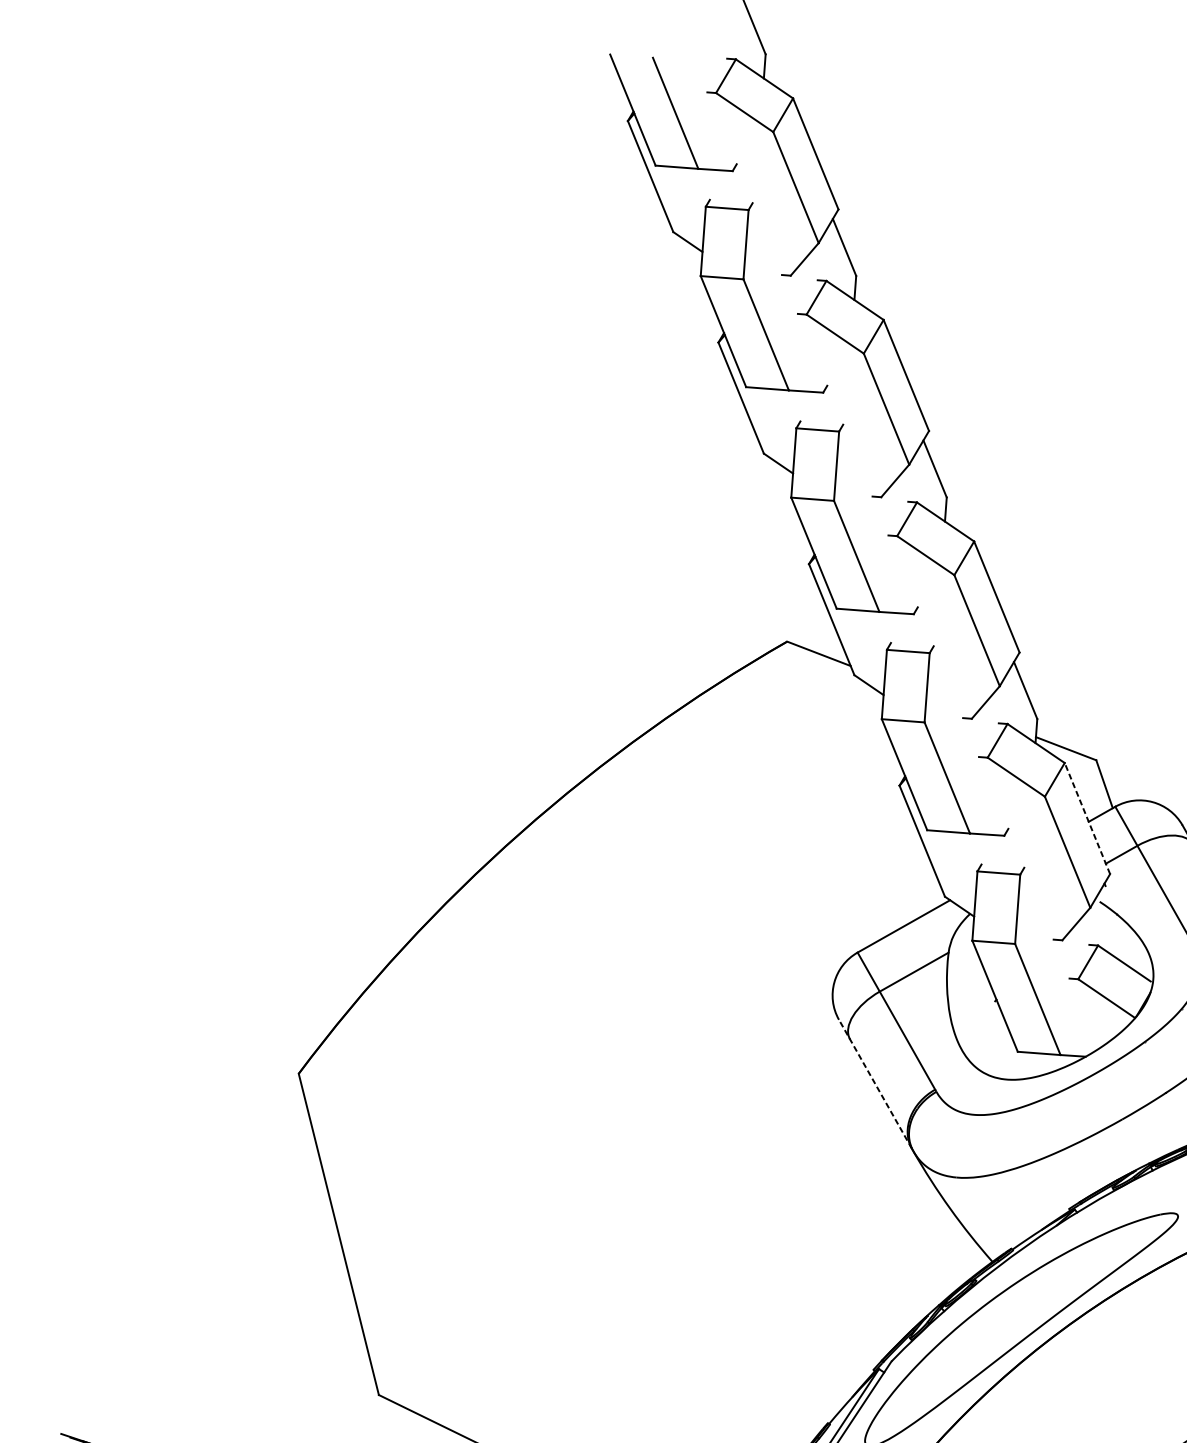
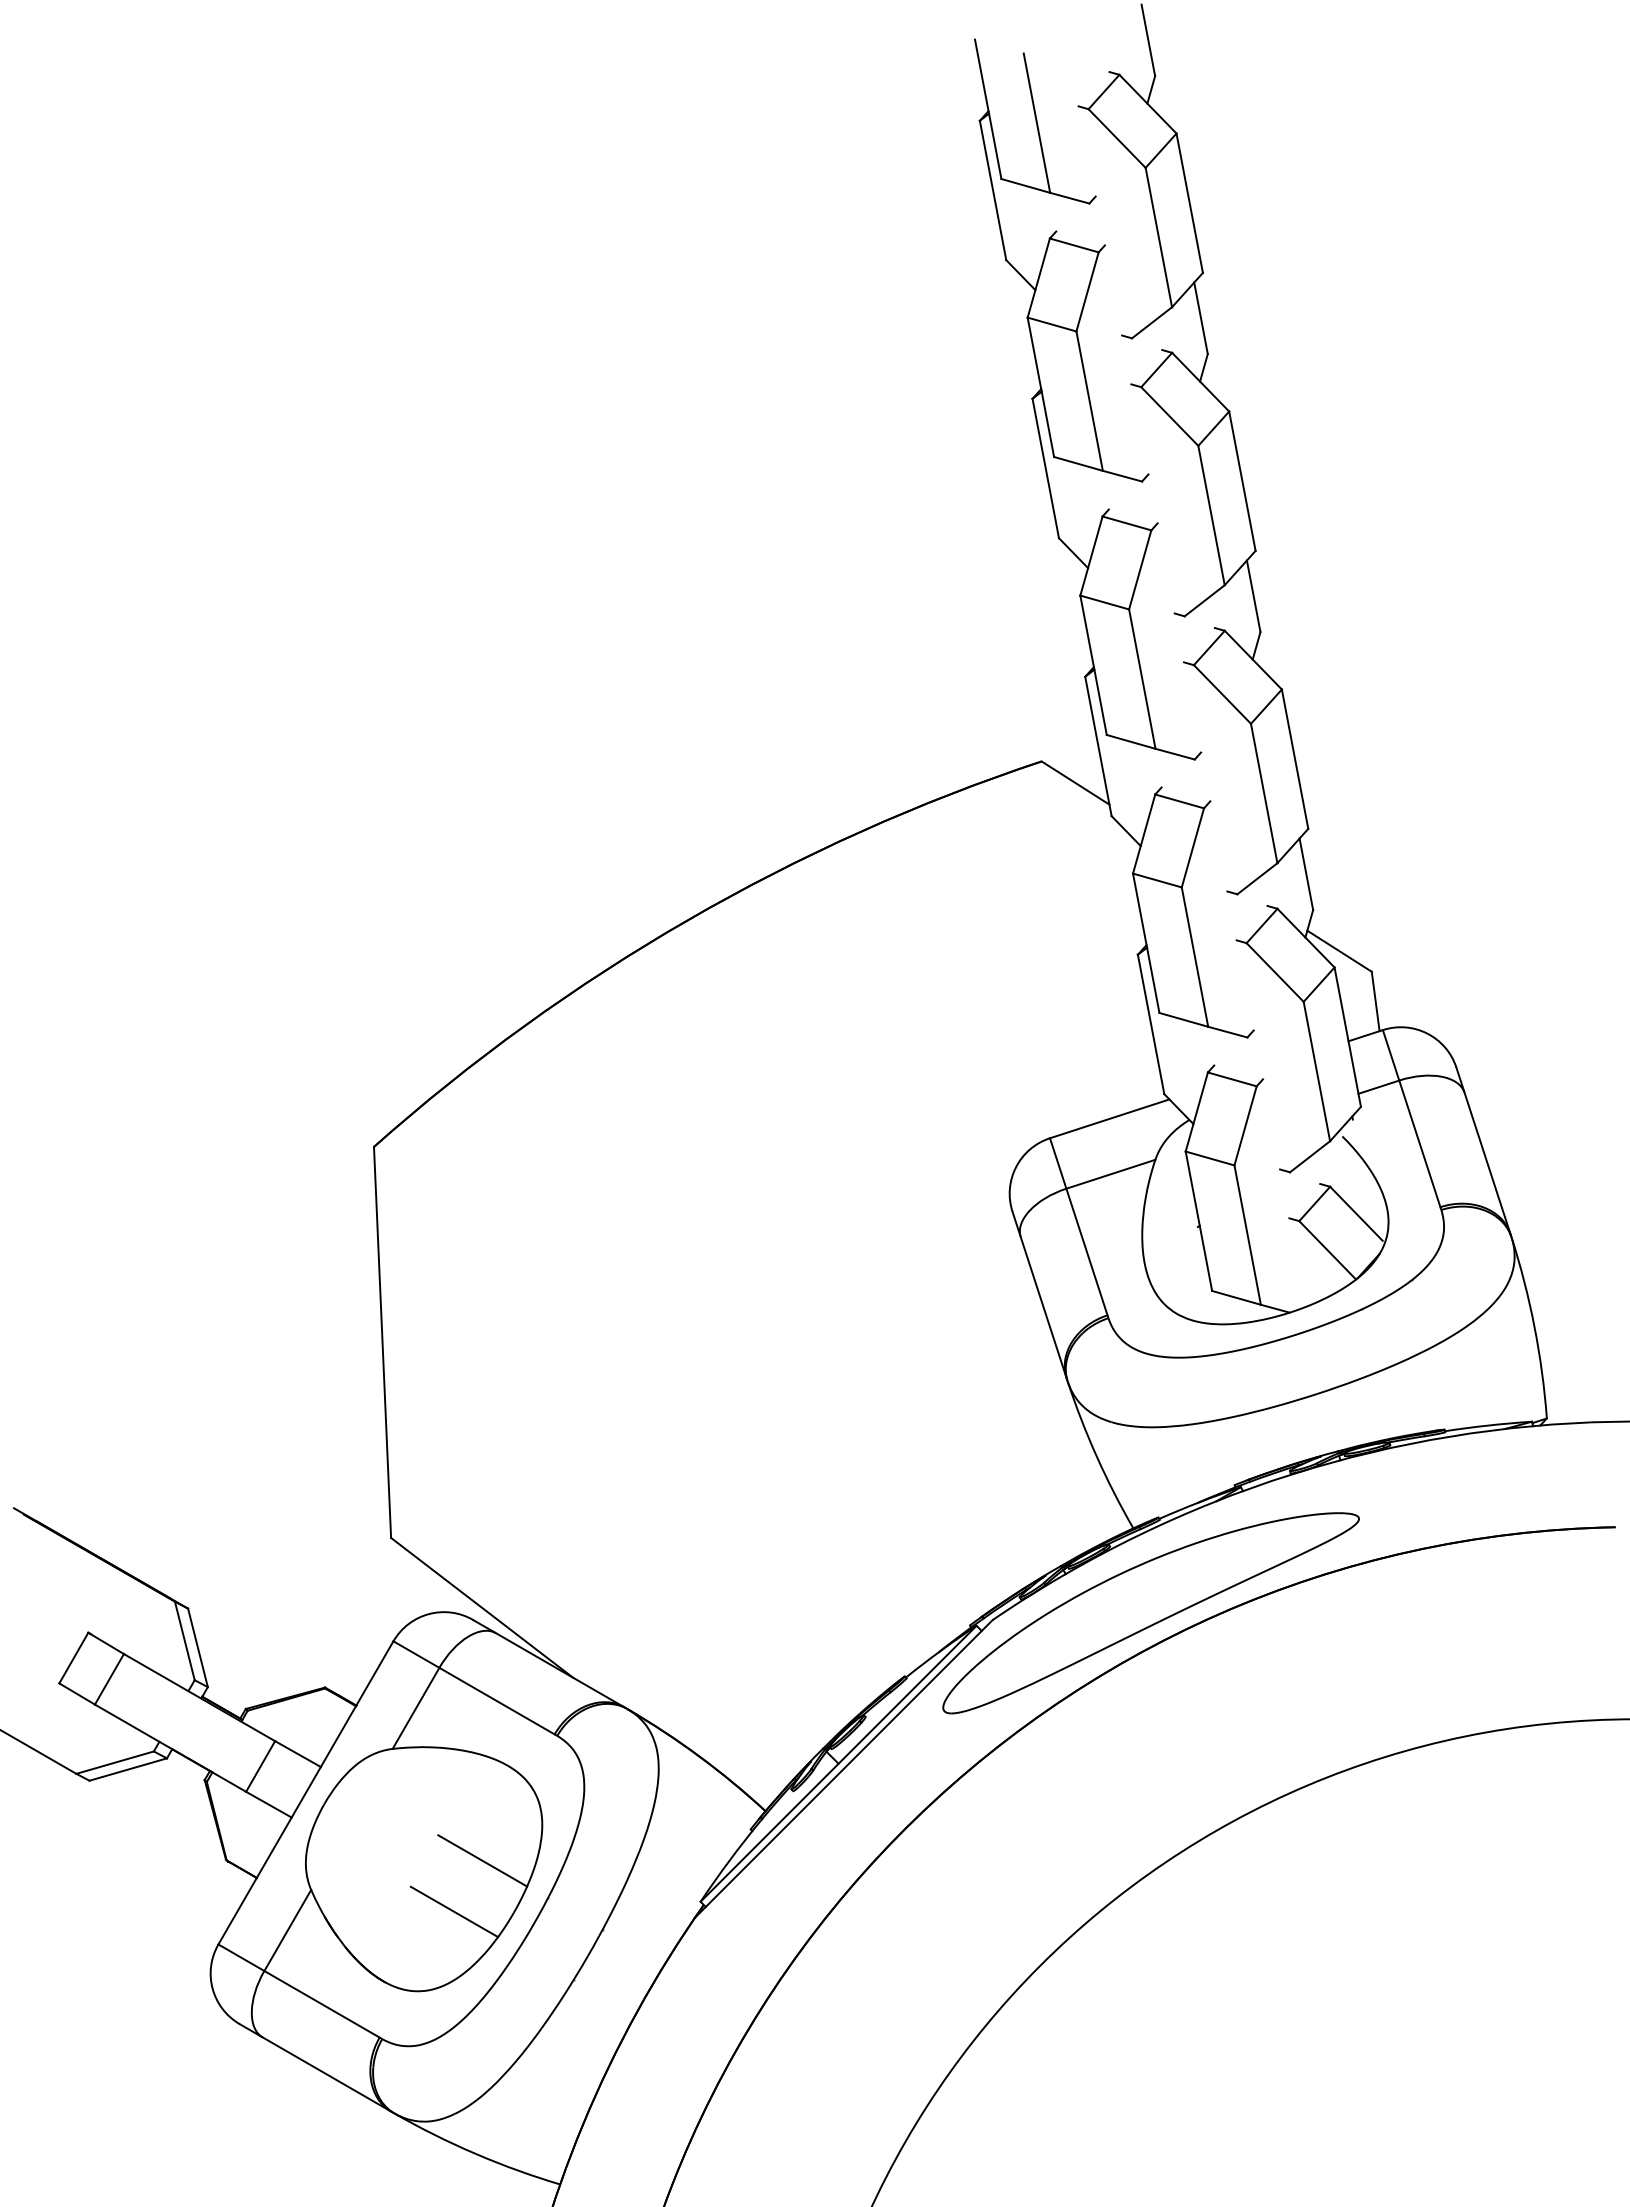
line: (1087, 818) -> (1347, 1037), dashed -> solid
line: (875, 1083) -> (1039, 1294), dashed -> solid

